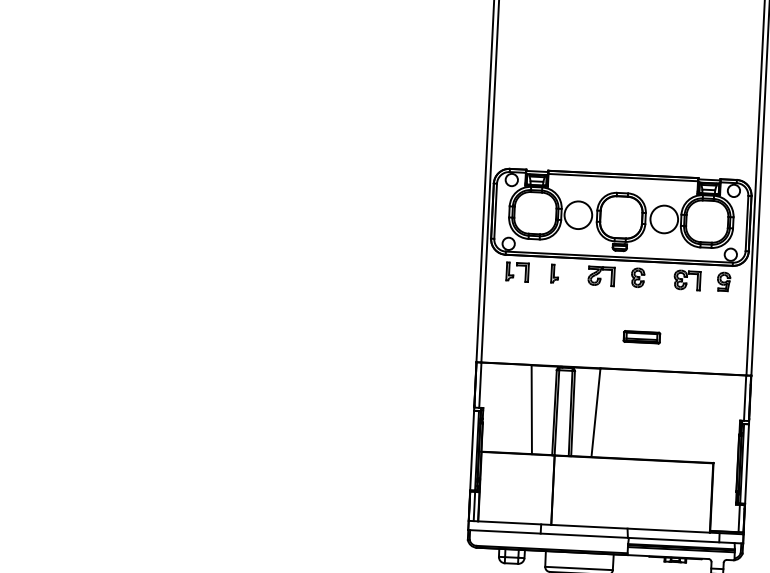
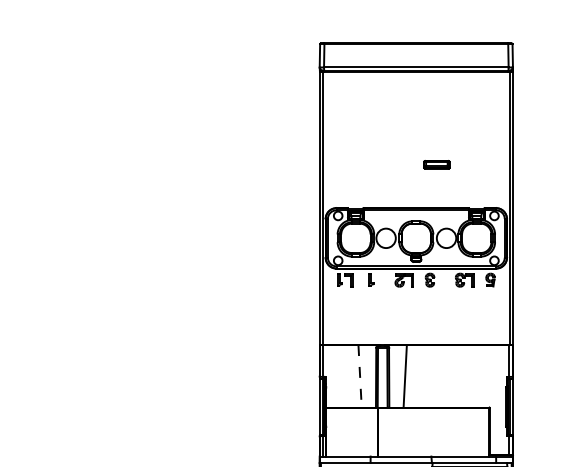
part: (641, 336) -> (436, 164), moved
line: (532, 409) -> (360, 376), solid -> dashed

